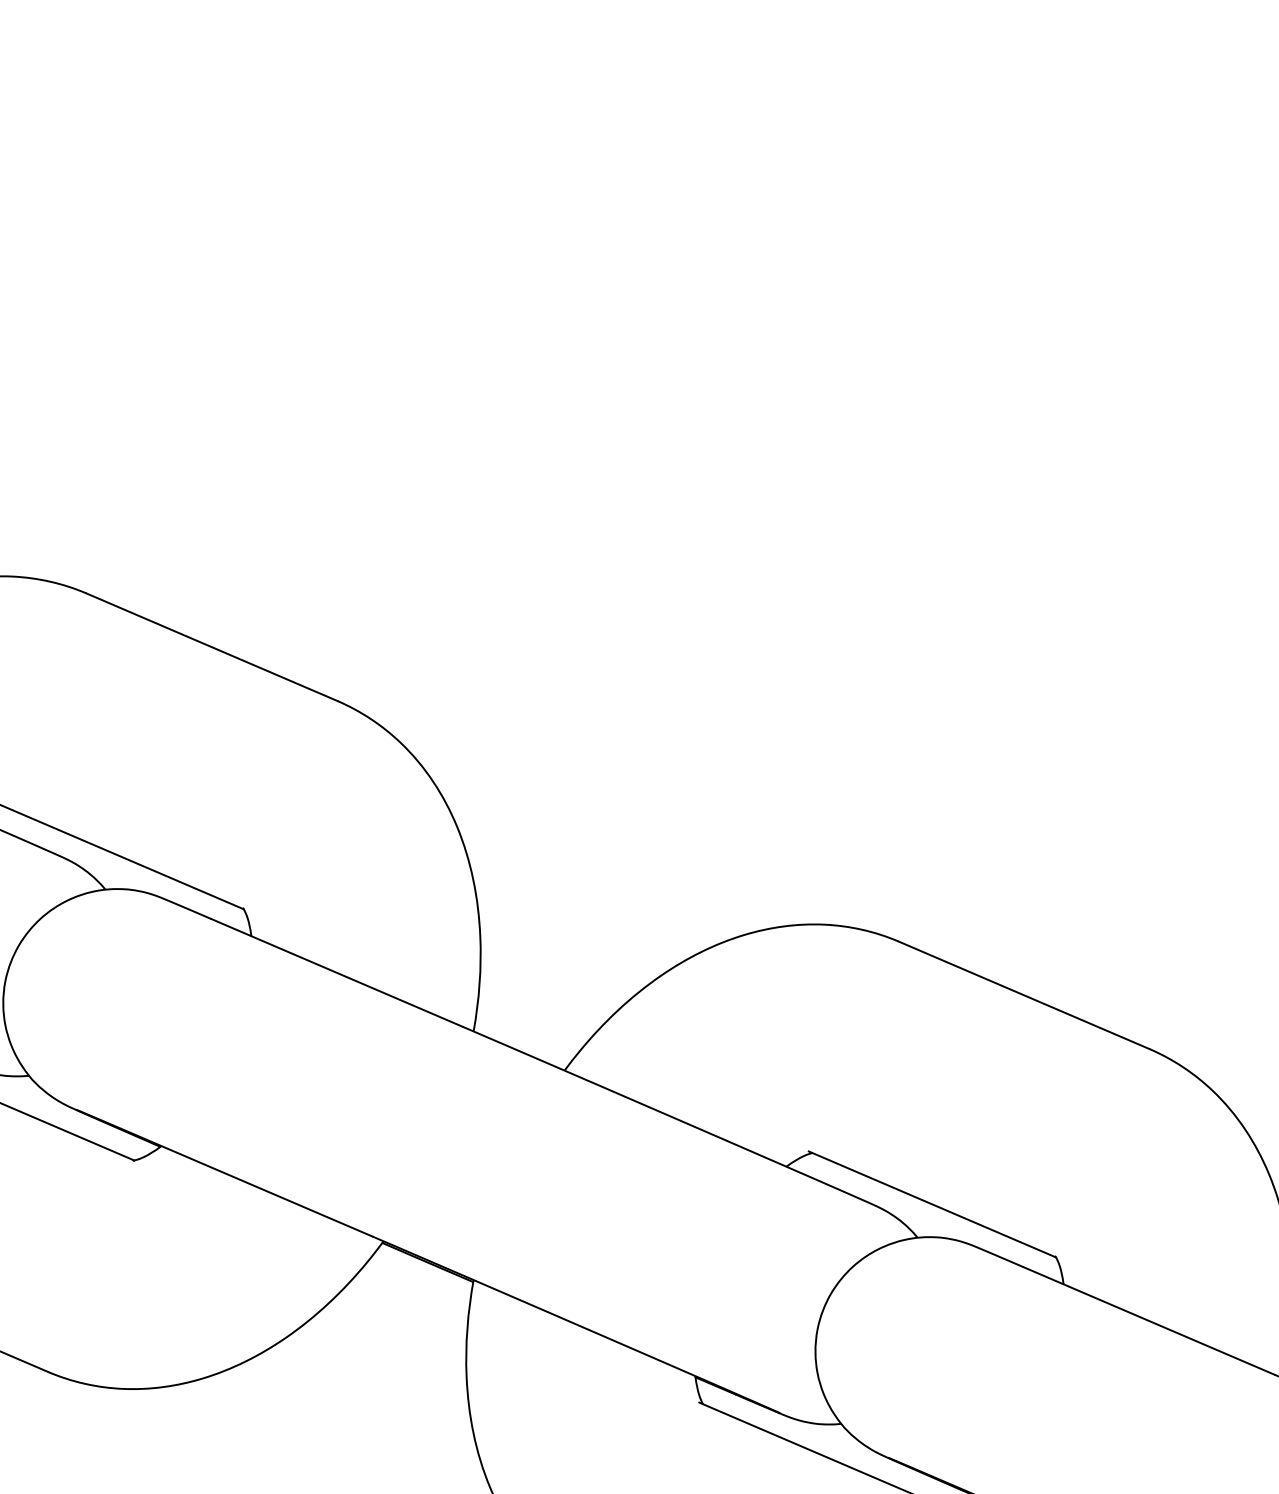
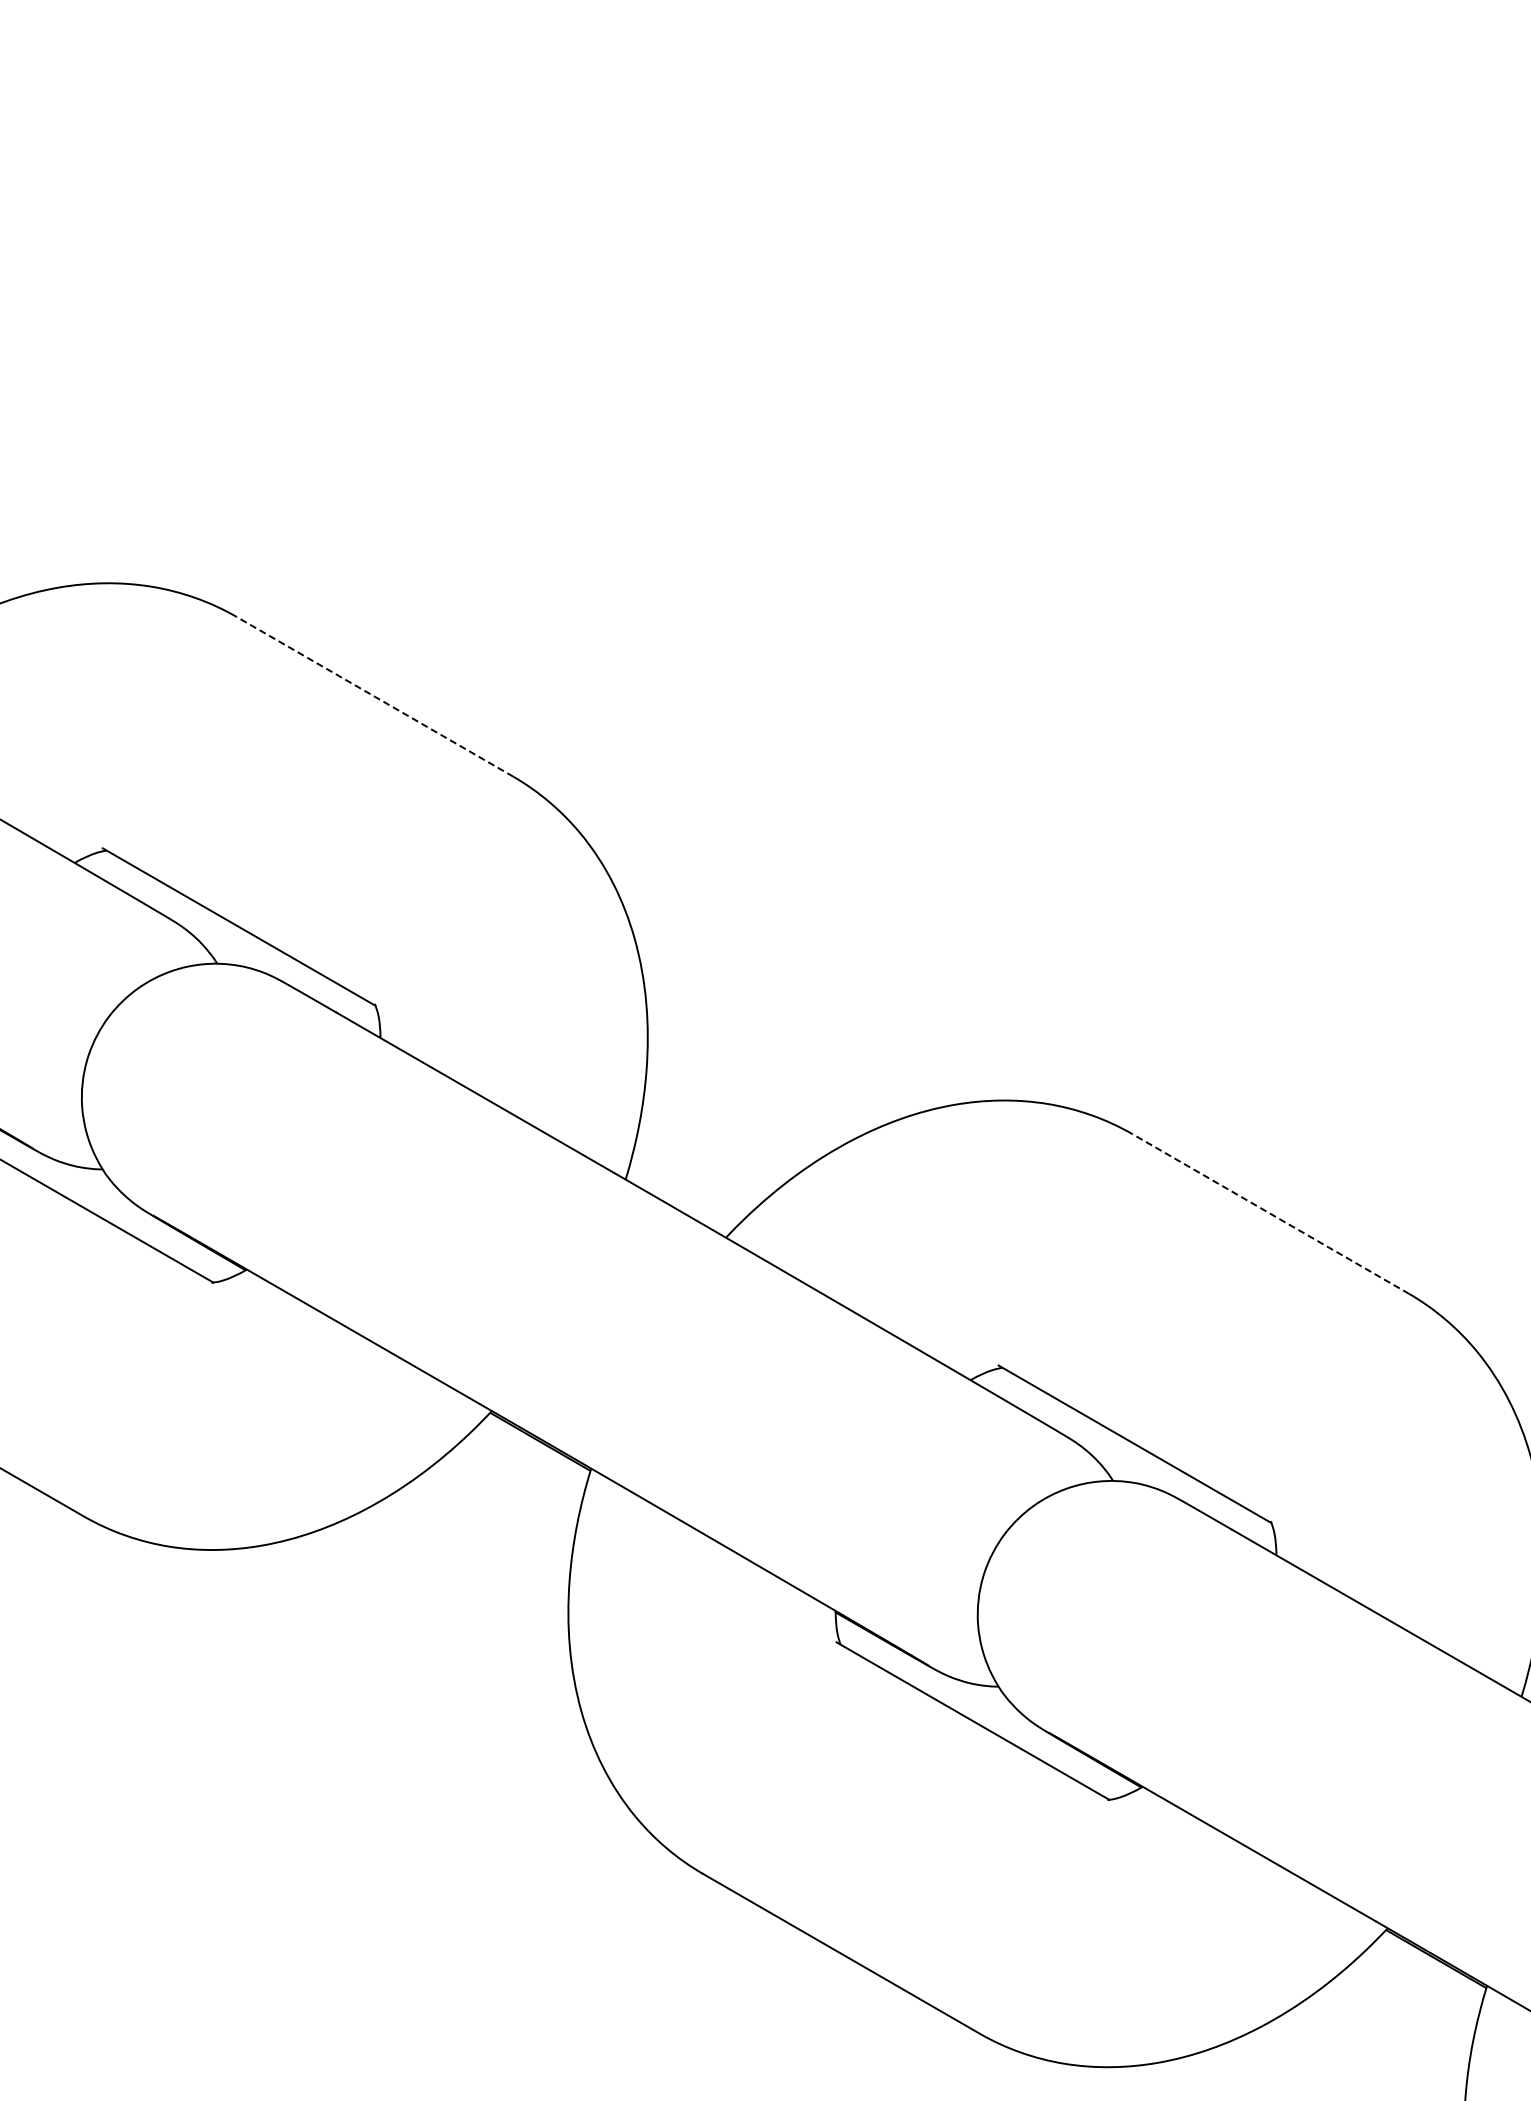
line: (211, 647) -> (374, 696), solid -> dashed
line: (1024, 994) -> (1270, 1213), solid -> dashed

